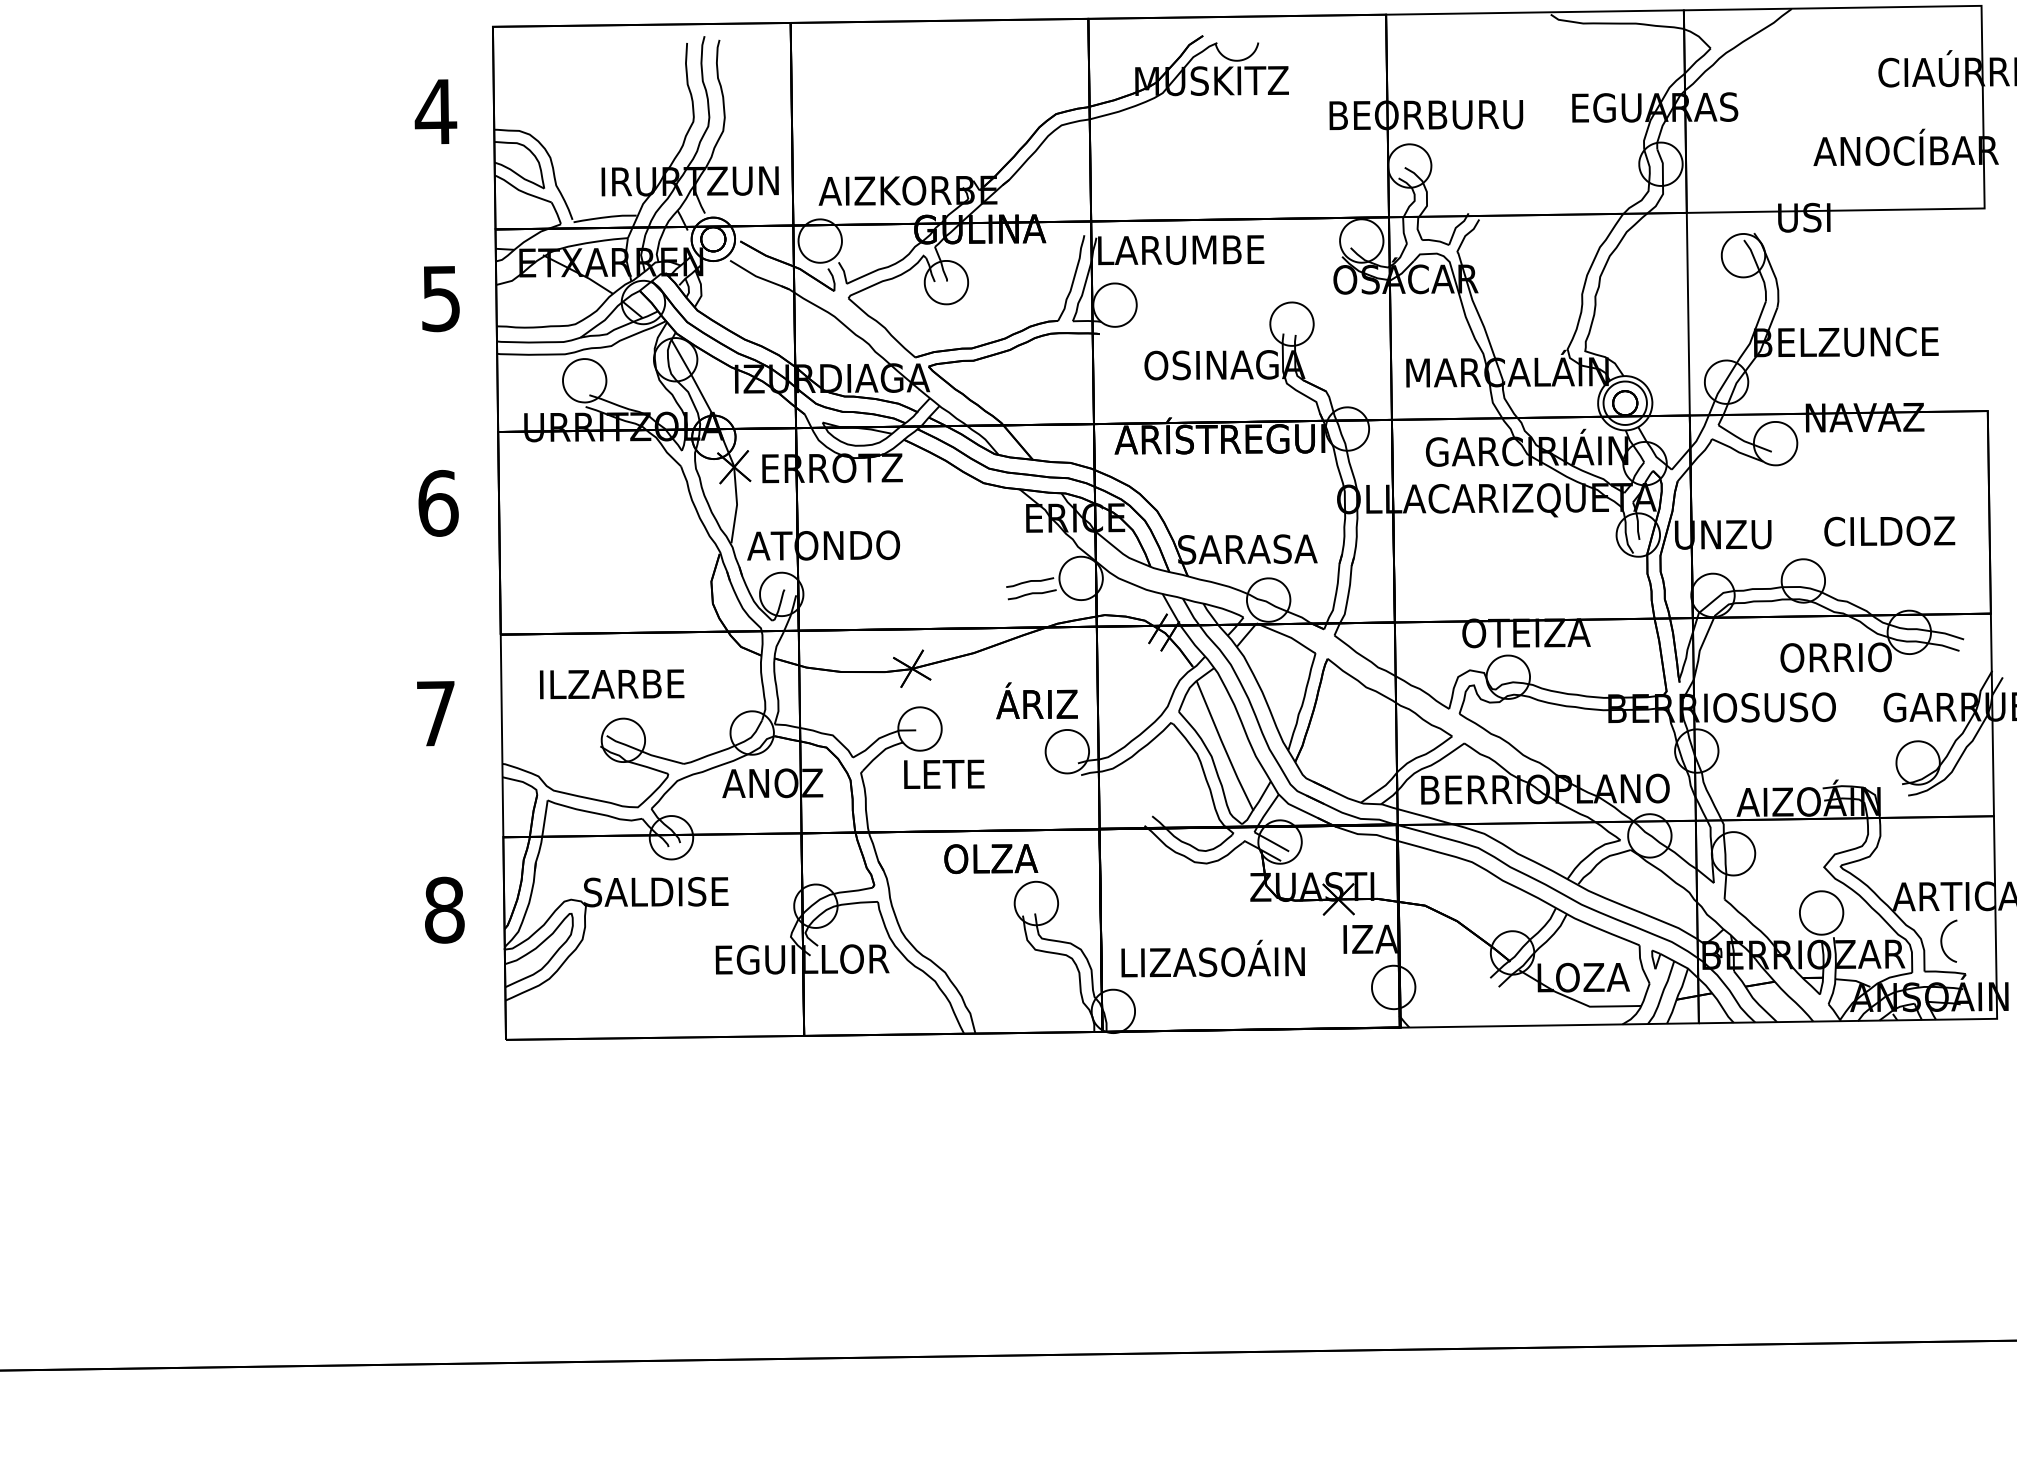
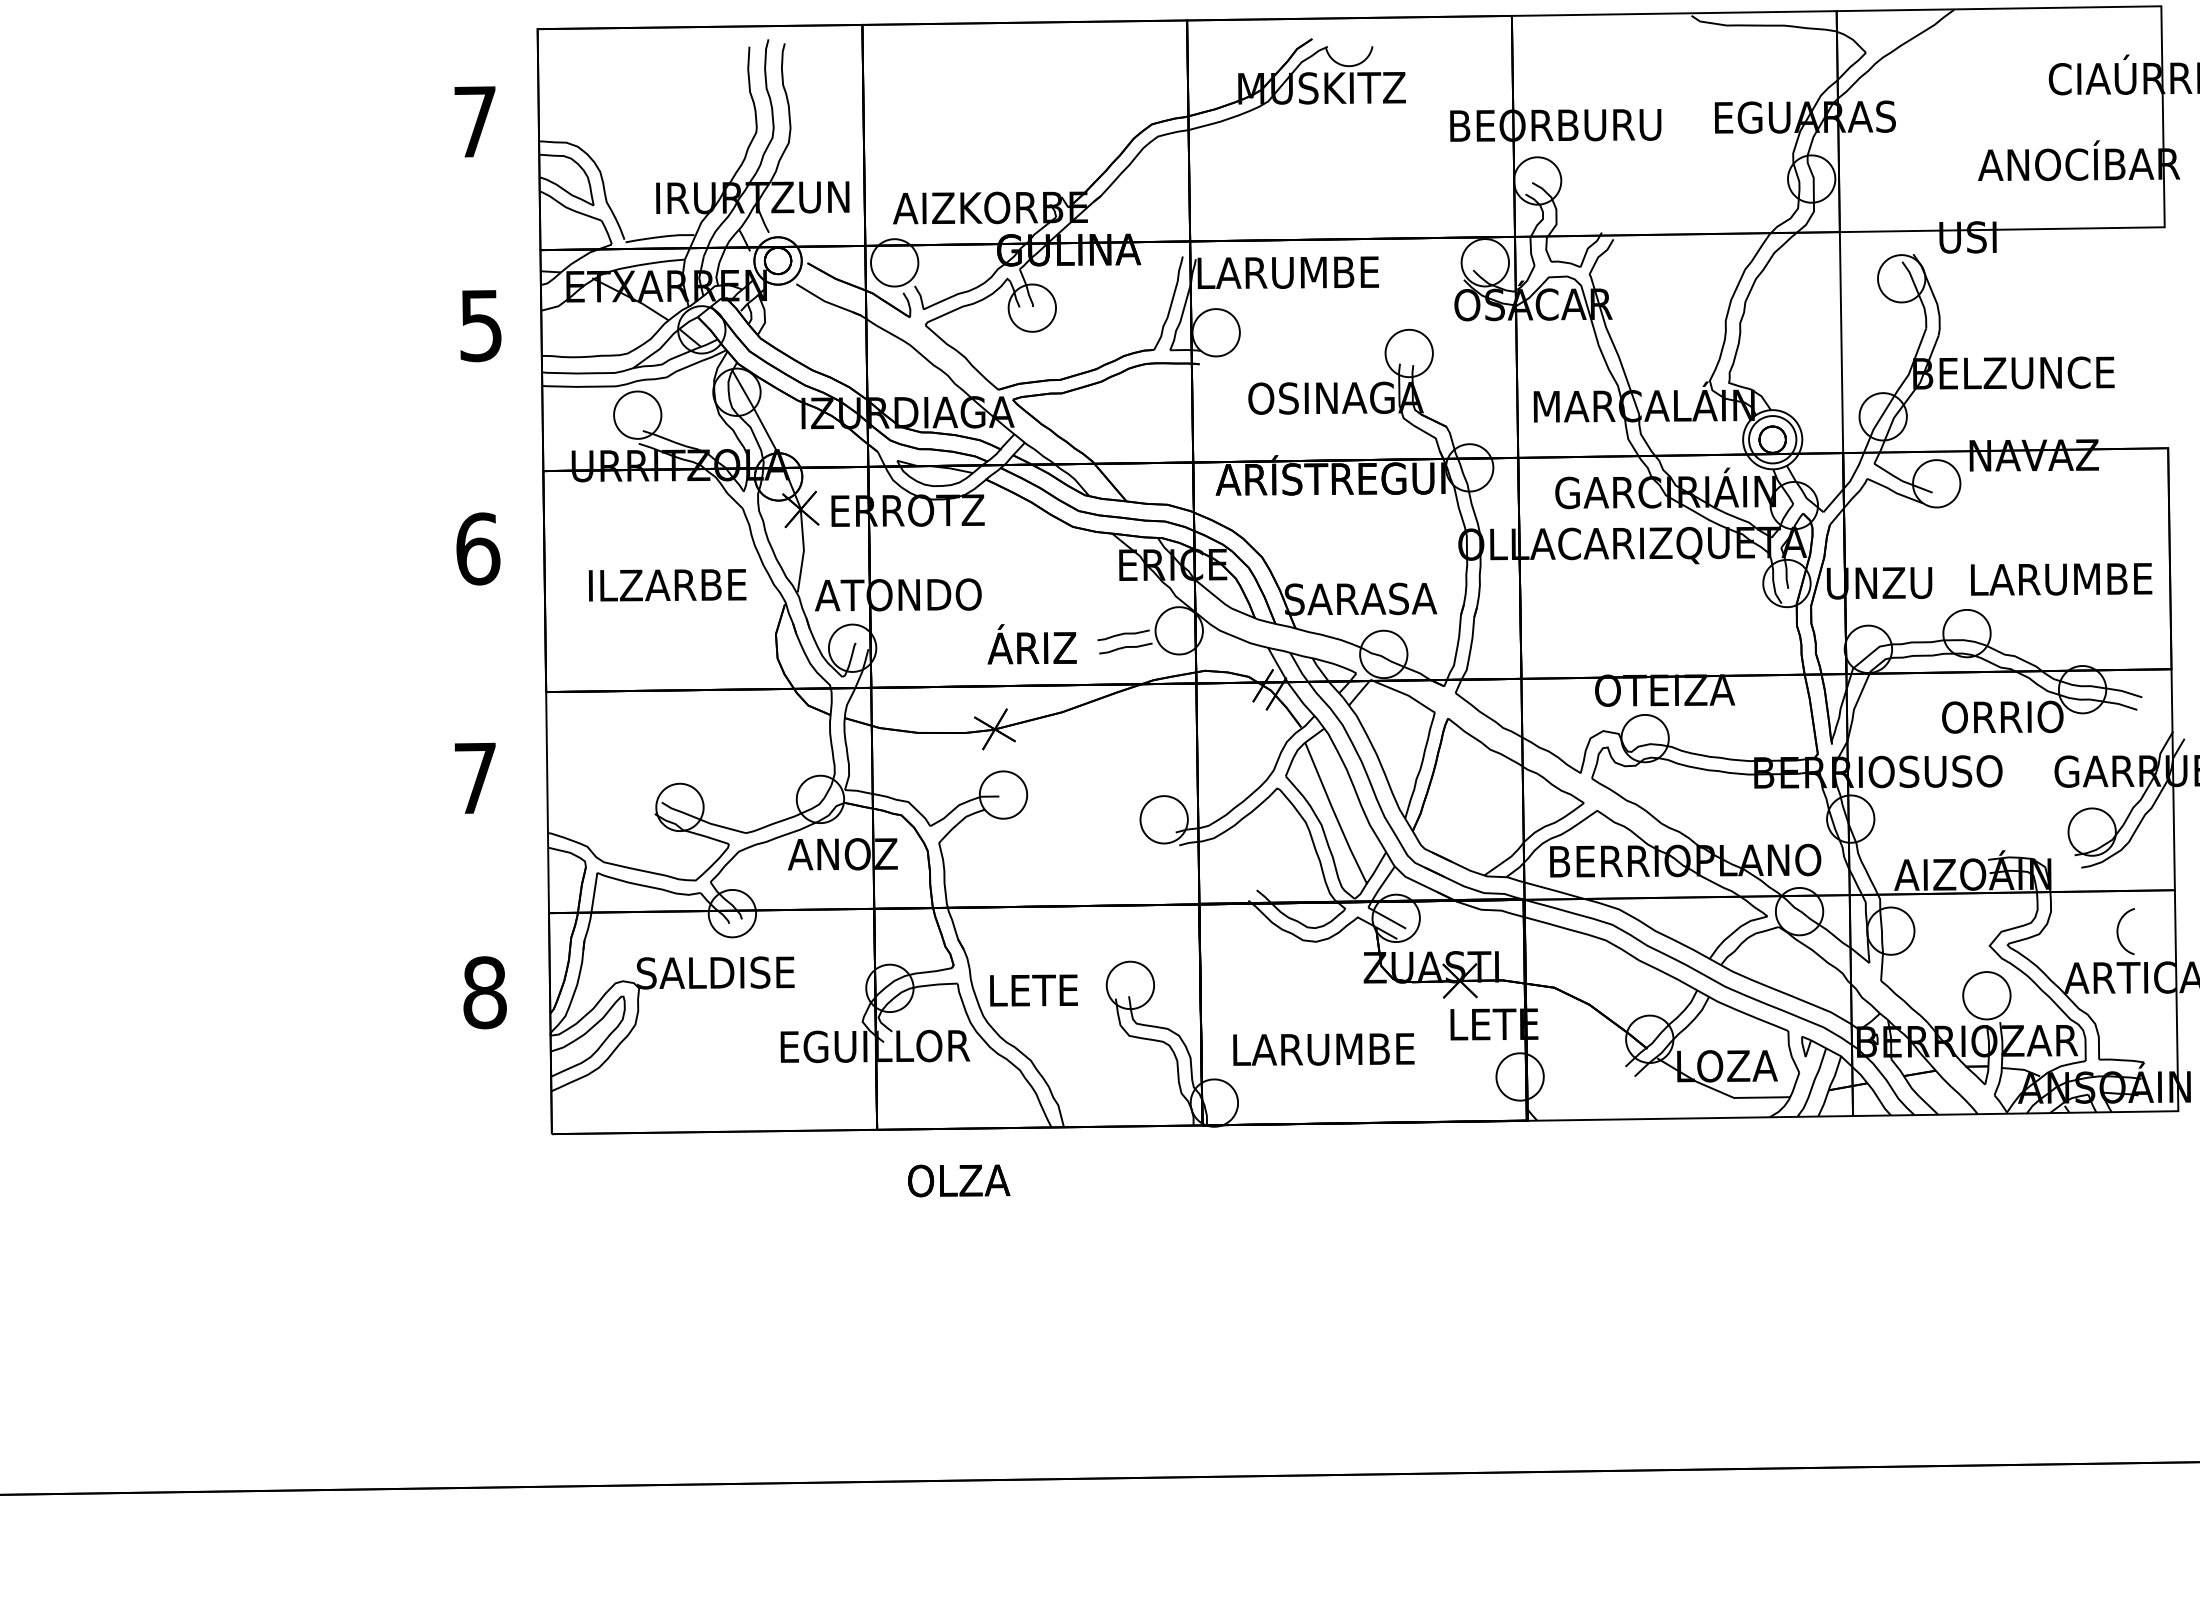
text: (435, 111) -> (475, 121), 4 -> 7
text: (1890, 531) -> (2061, 579), CILDOZ -> LARUMBE
text: (611, 684) -> (667, 585), moved
text: (1036, 700) -> (1031, 644), moved
text: (943, 774) -> (1033, 990), moved
text: (991, 858) -> (959, 1180), moved
text: (1370, 939) -> (1494, 1024), IZA -> LETE
curve: (1942, 941) -> (2118, 931), moved
text: (1213, 958) -> (1323, 1045), LIZASOÁIN -> LARUMBE

